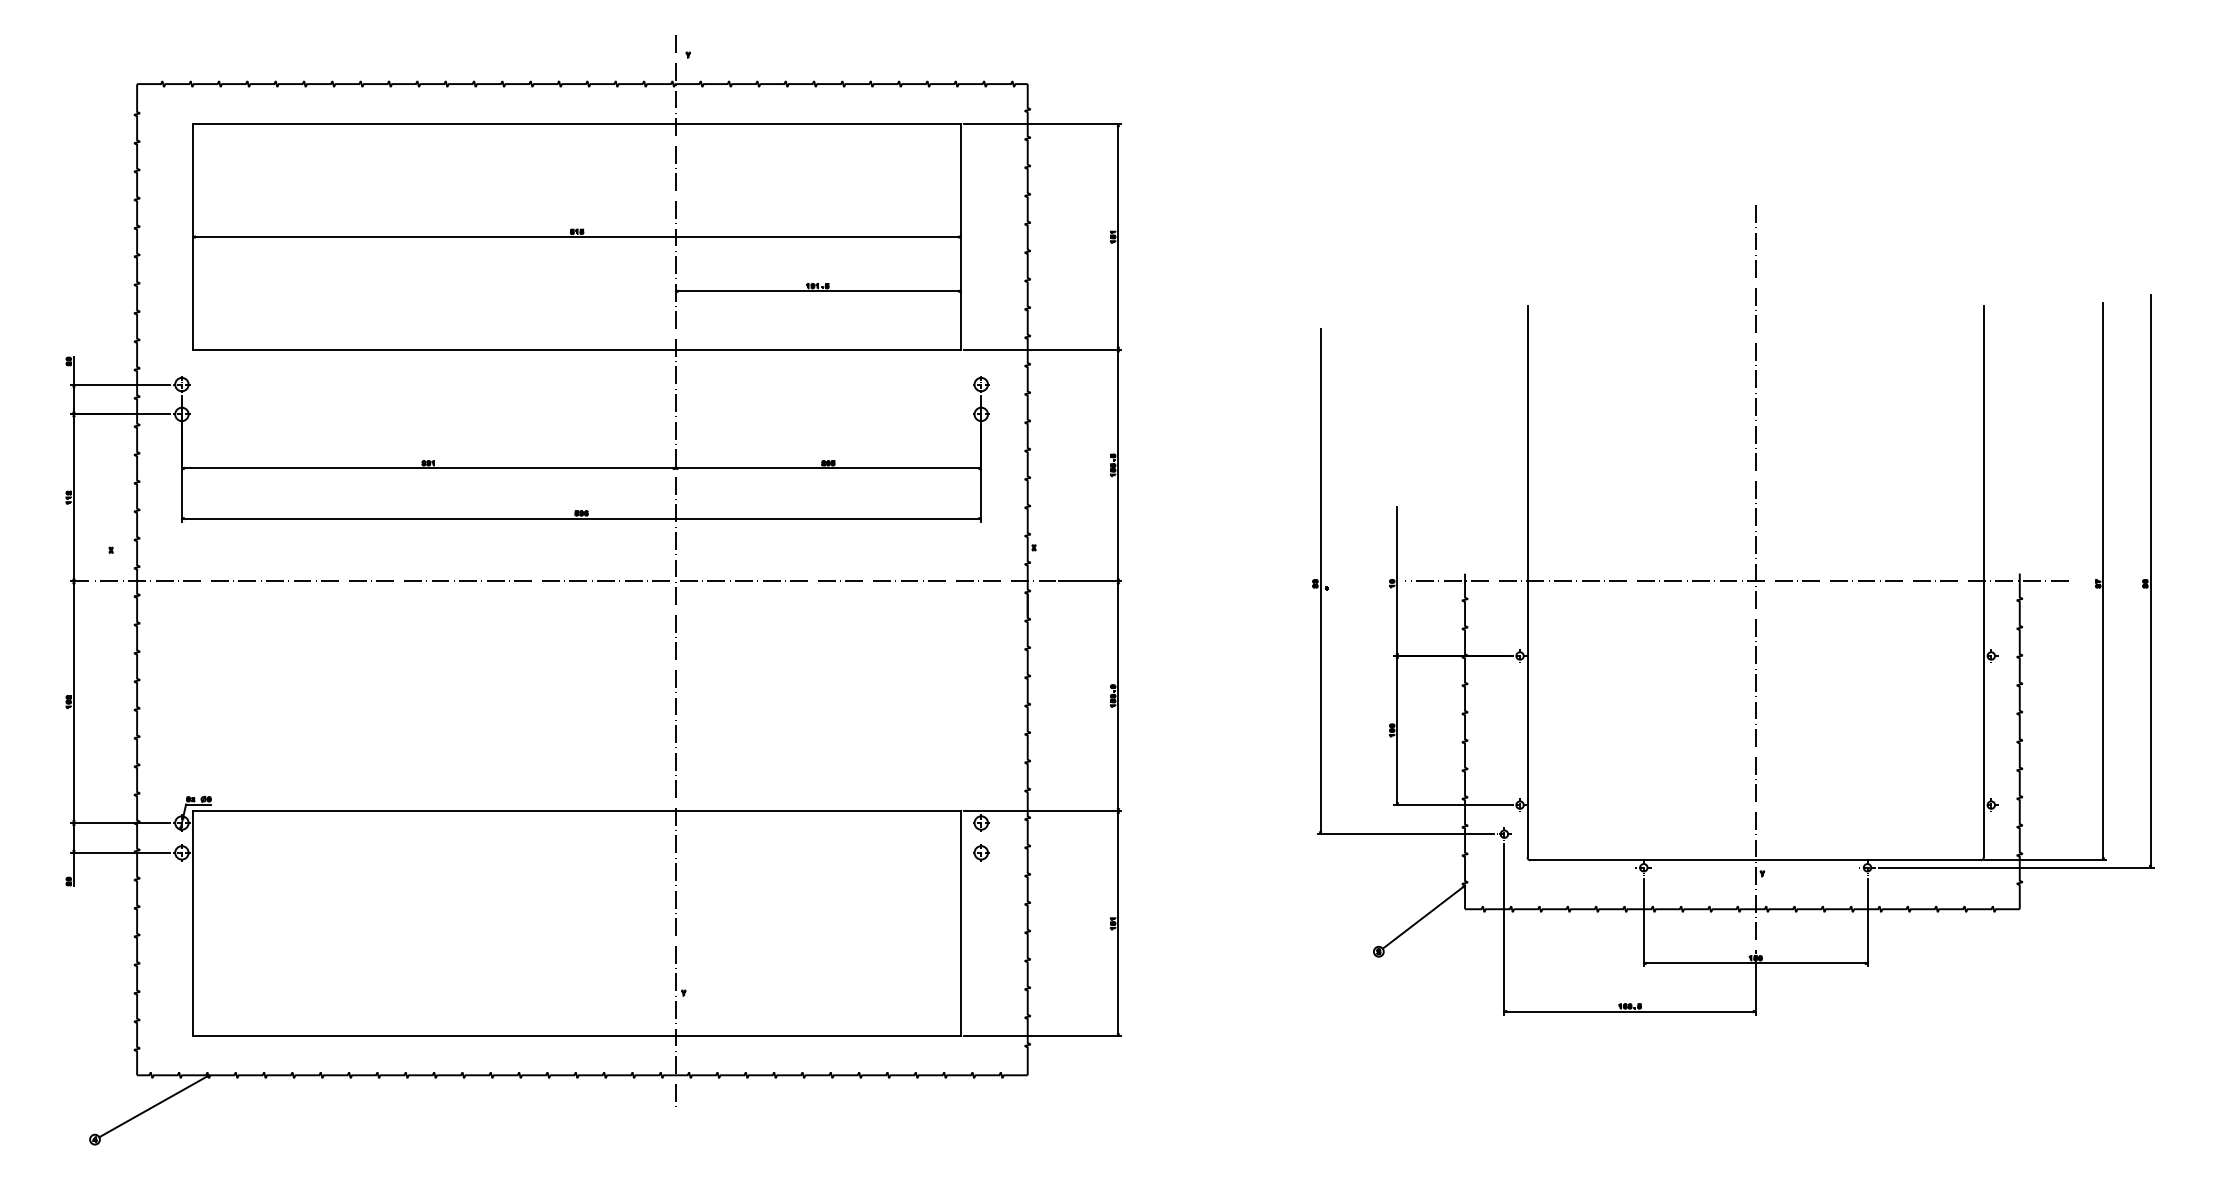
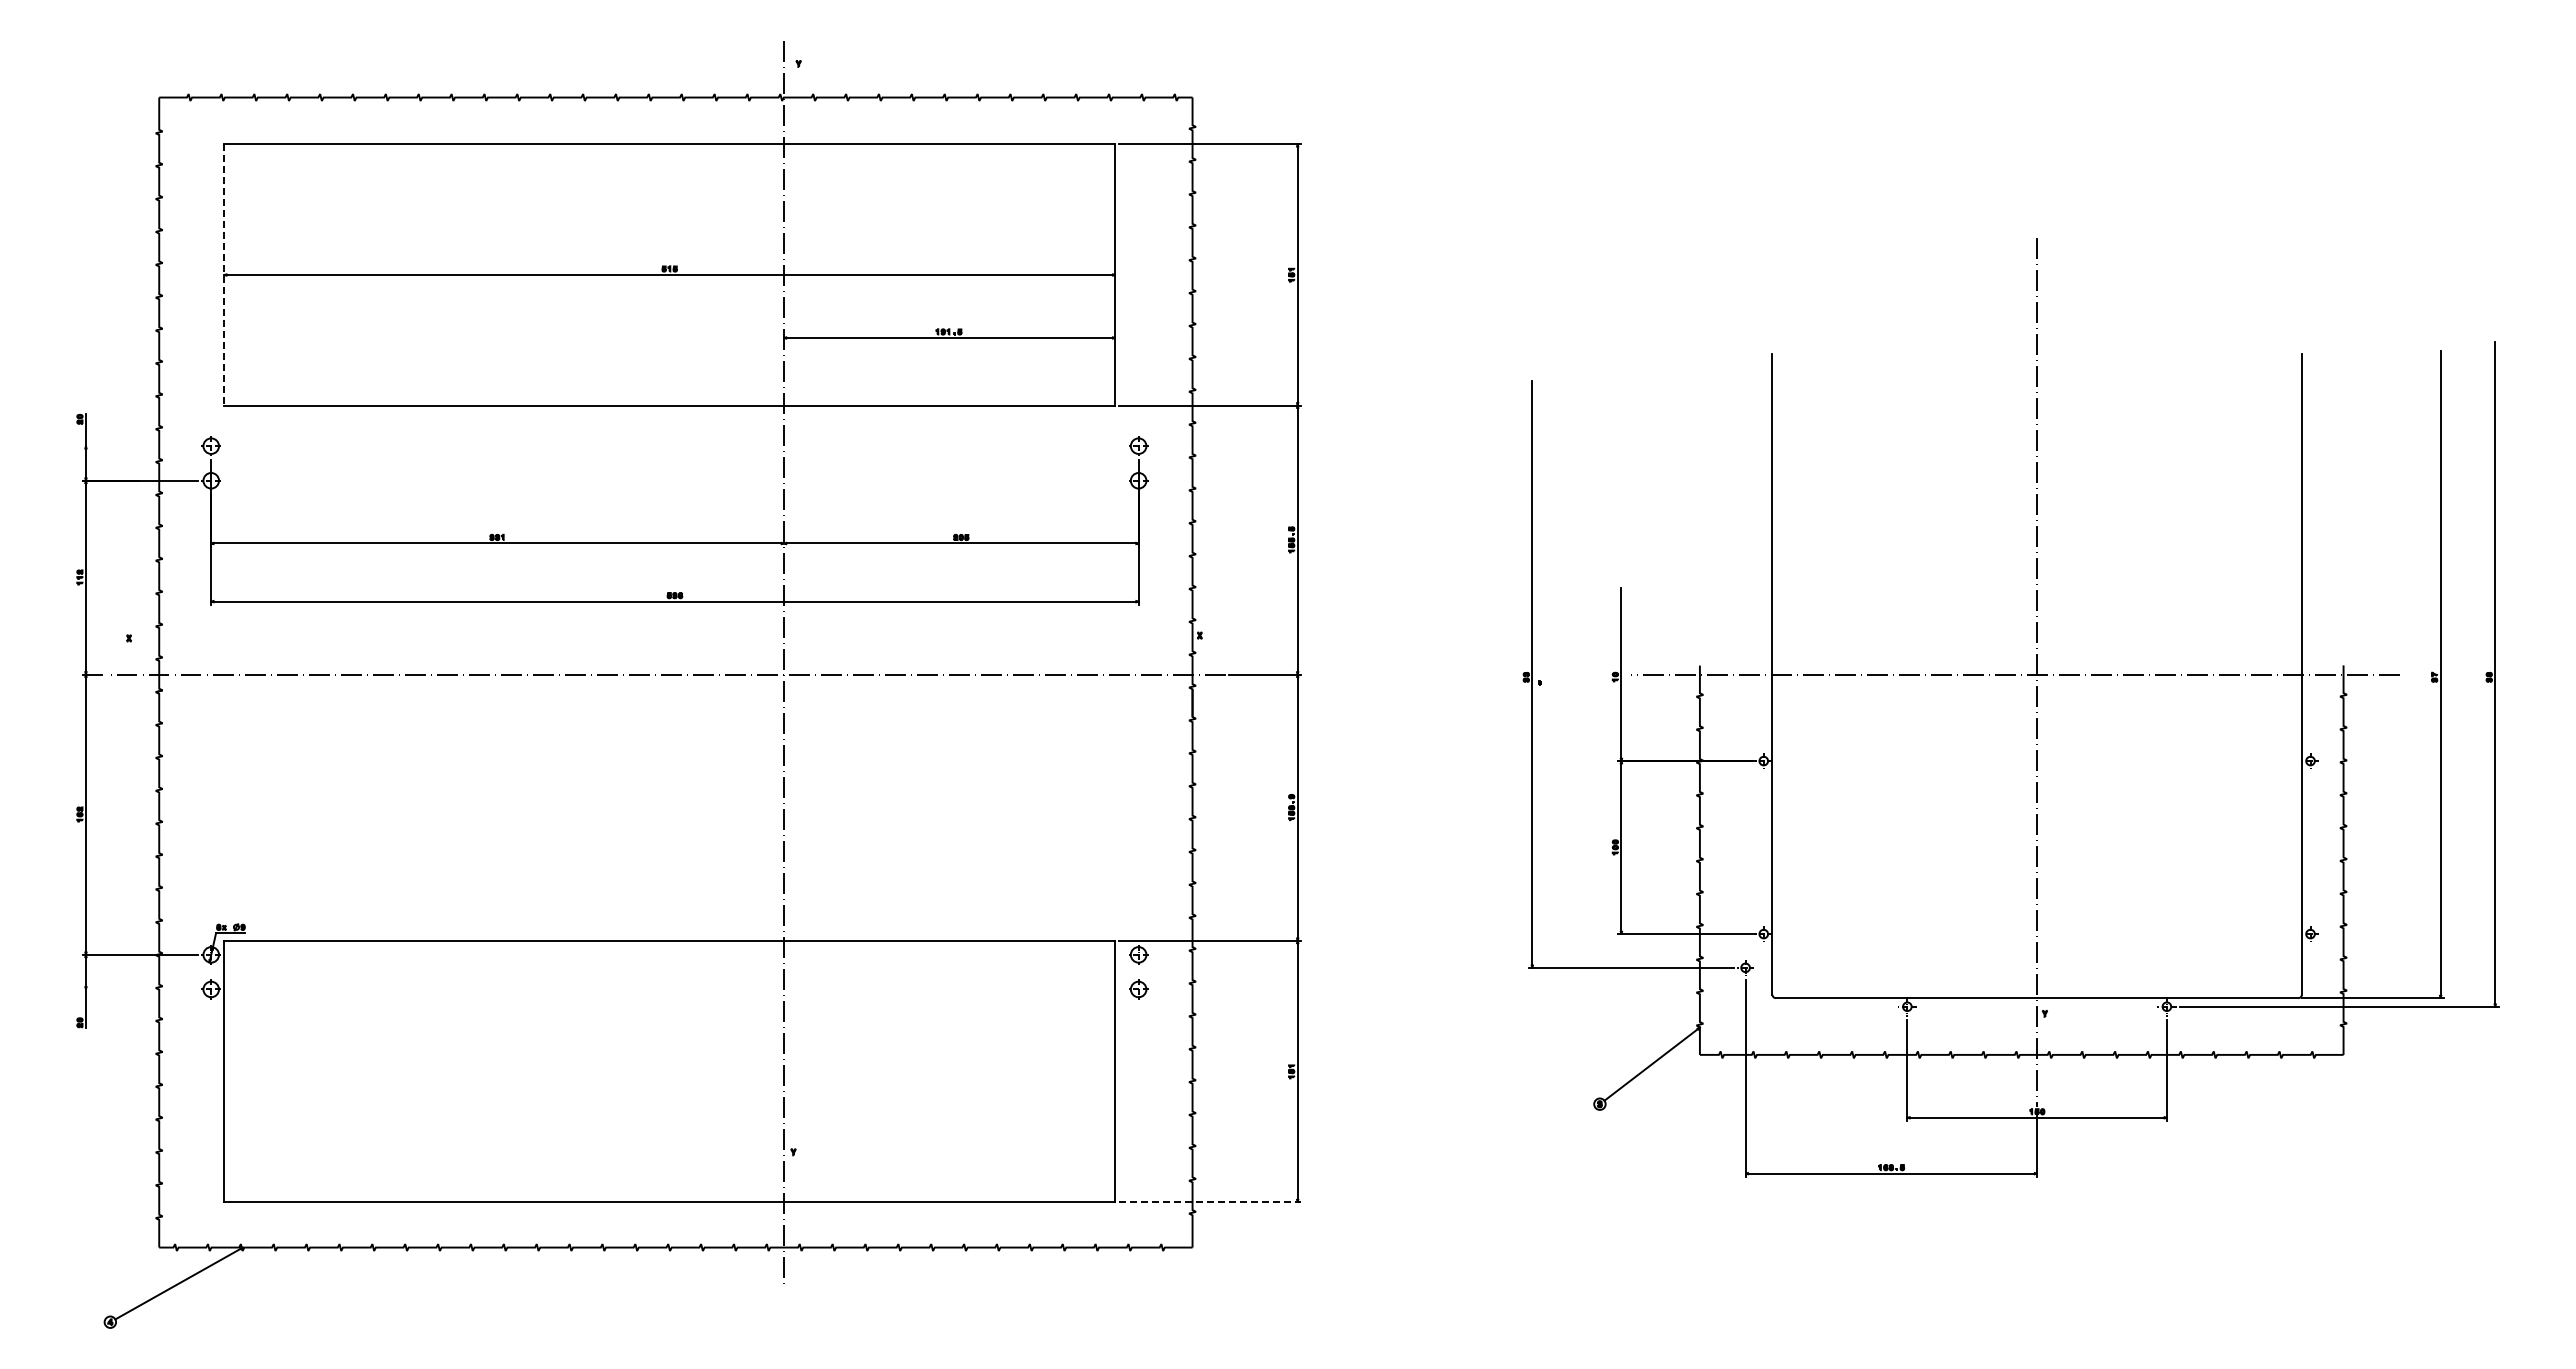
line: (193, 236) -> (224, 274), solid -> dashed
line: (120, 384) -> (139, 446), removed
line: (120, 852) -> (139, 989), removed
line: (1043, 1036) -> (1210, 1202), solid -> dashed

